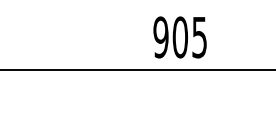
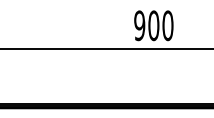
text: (199, 37) -> (167, 25), 905 -> 900

